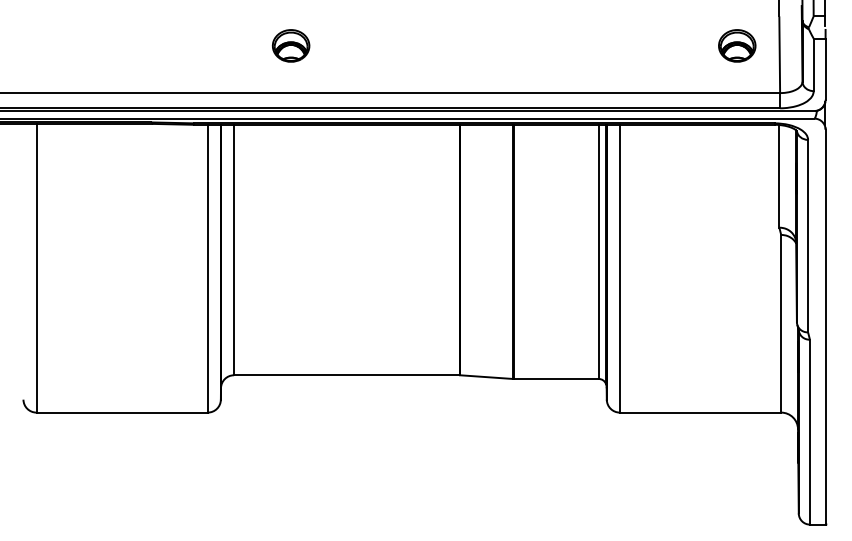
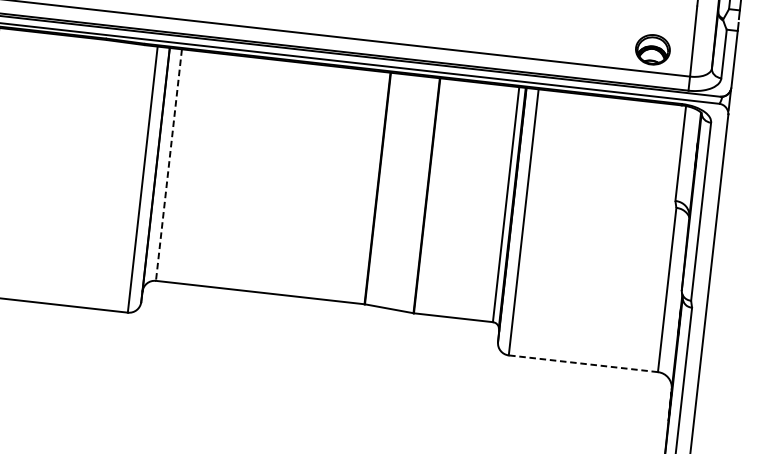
part: (737, 45) -> (653, 49), moved
line: (234, 250) -> (169, 165), solid -> dashed
line: (700, 412) -> (583, 363), solid -> dashed

